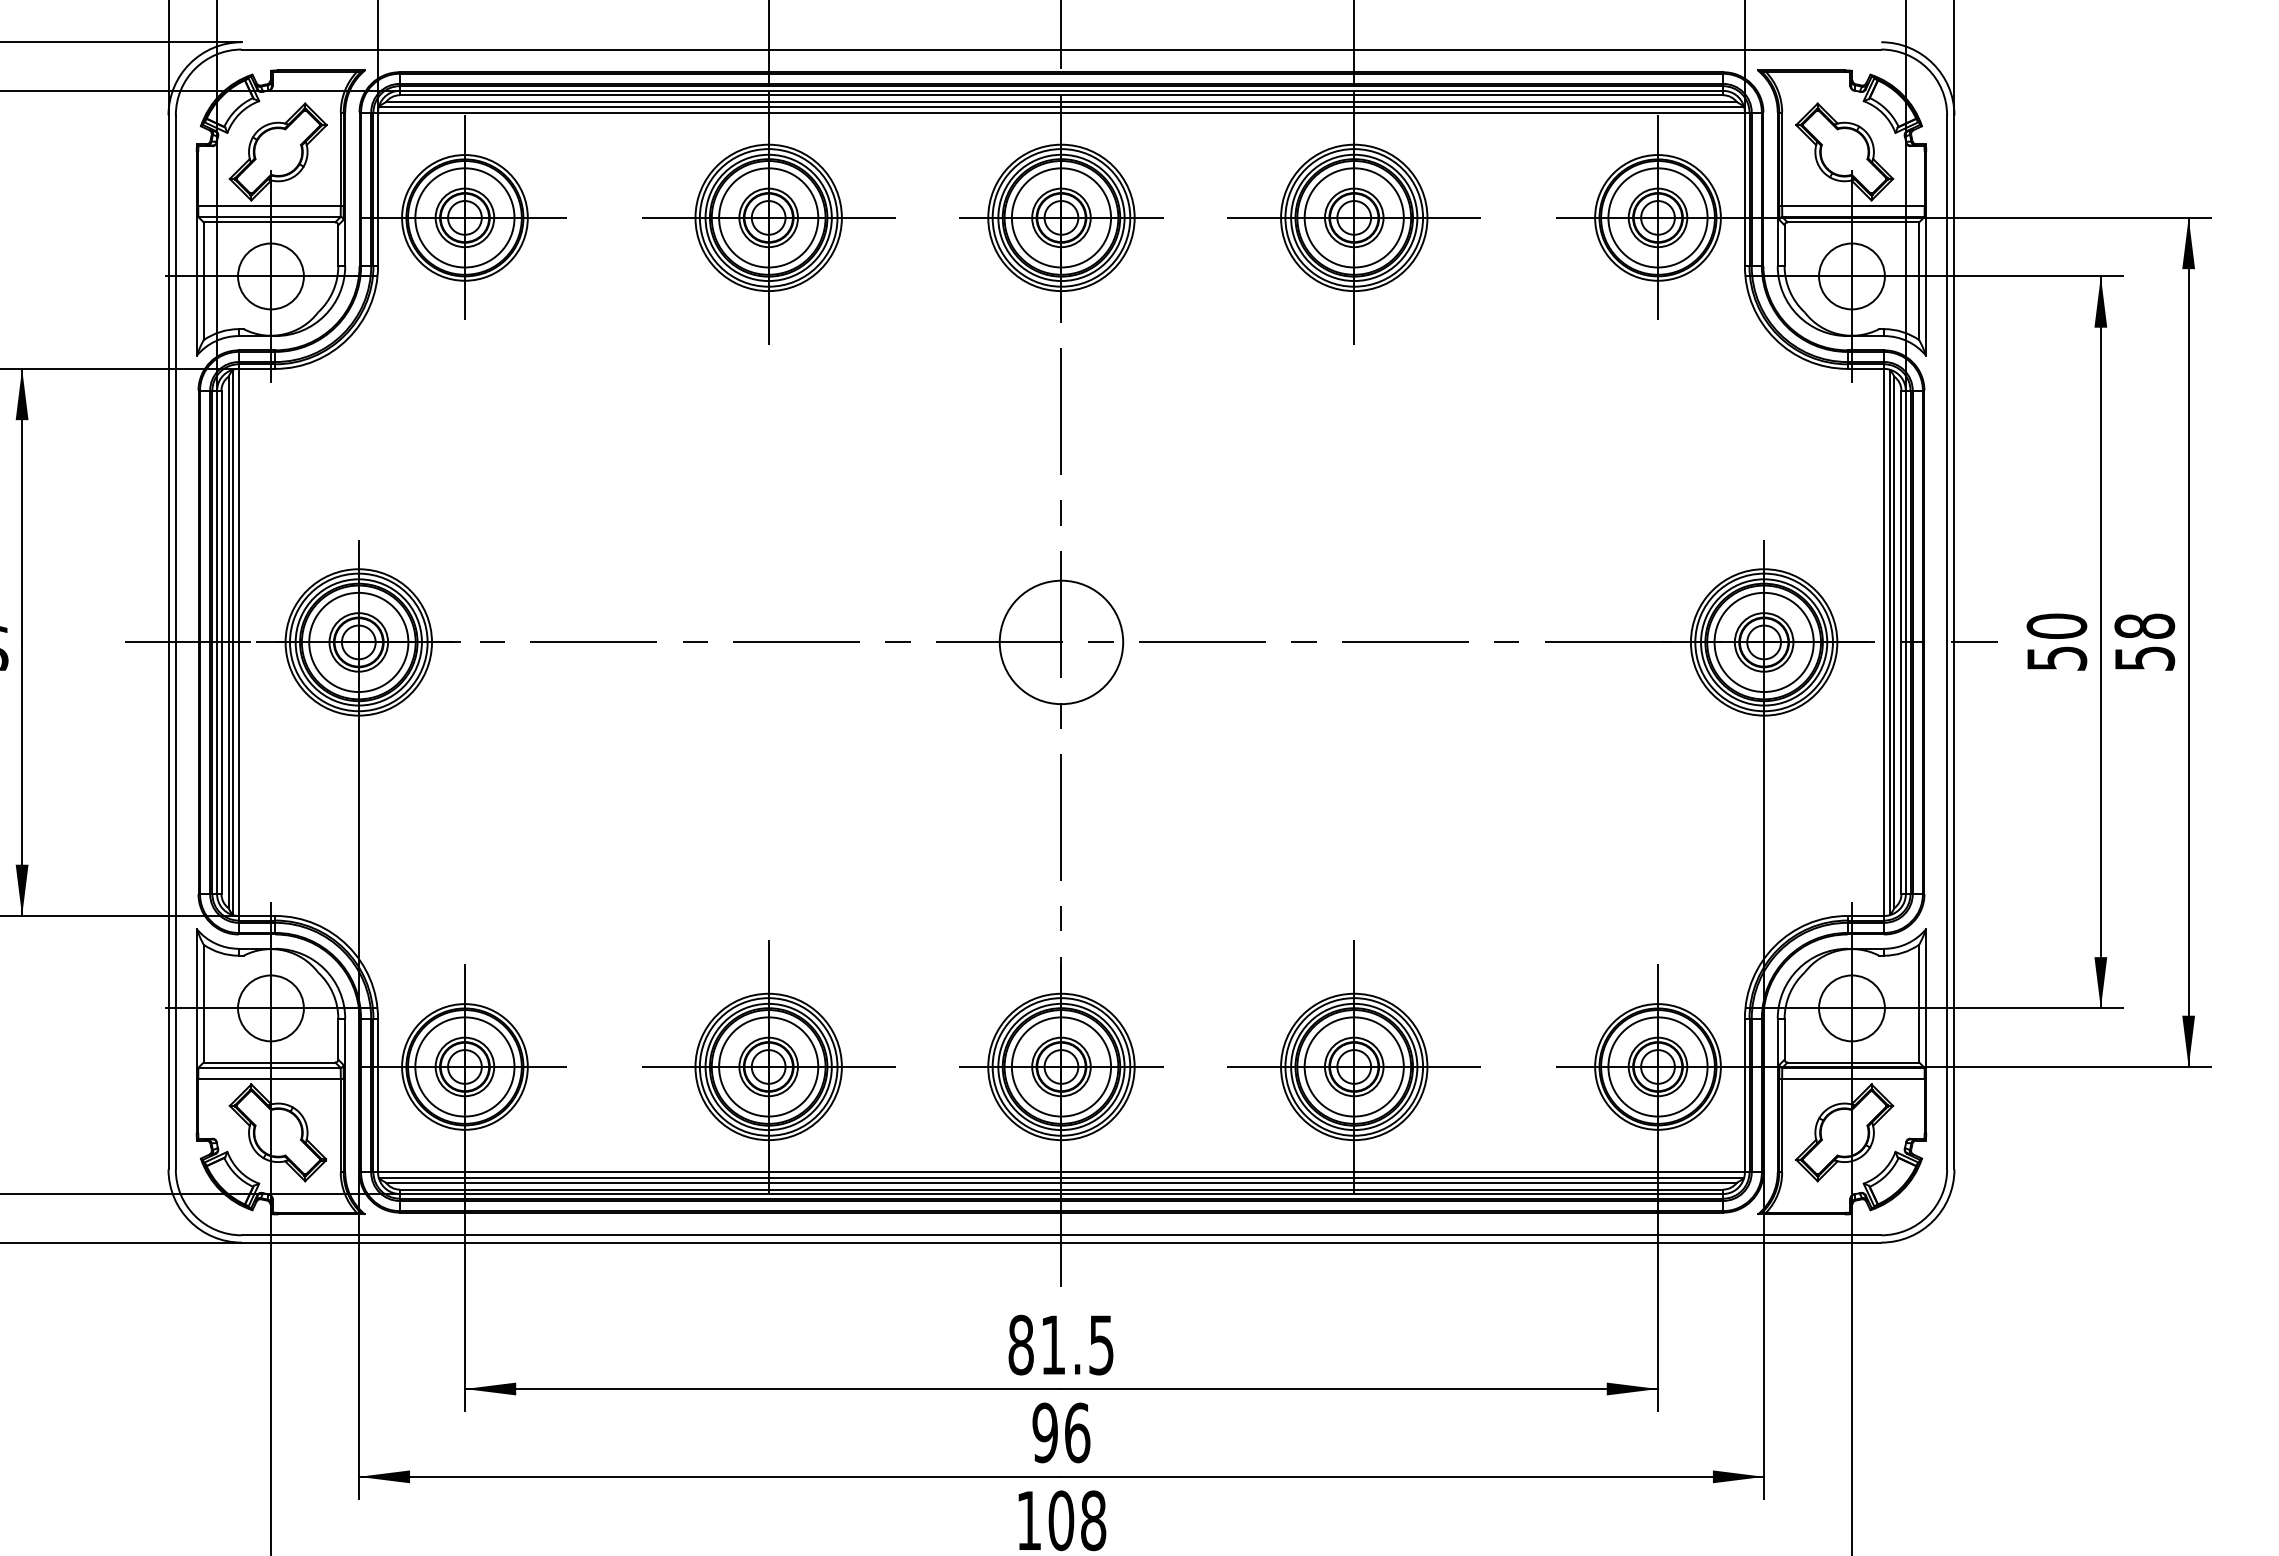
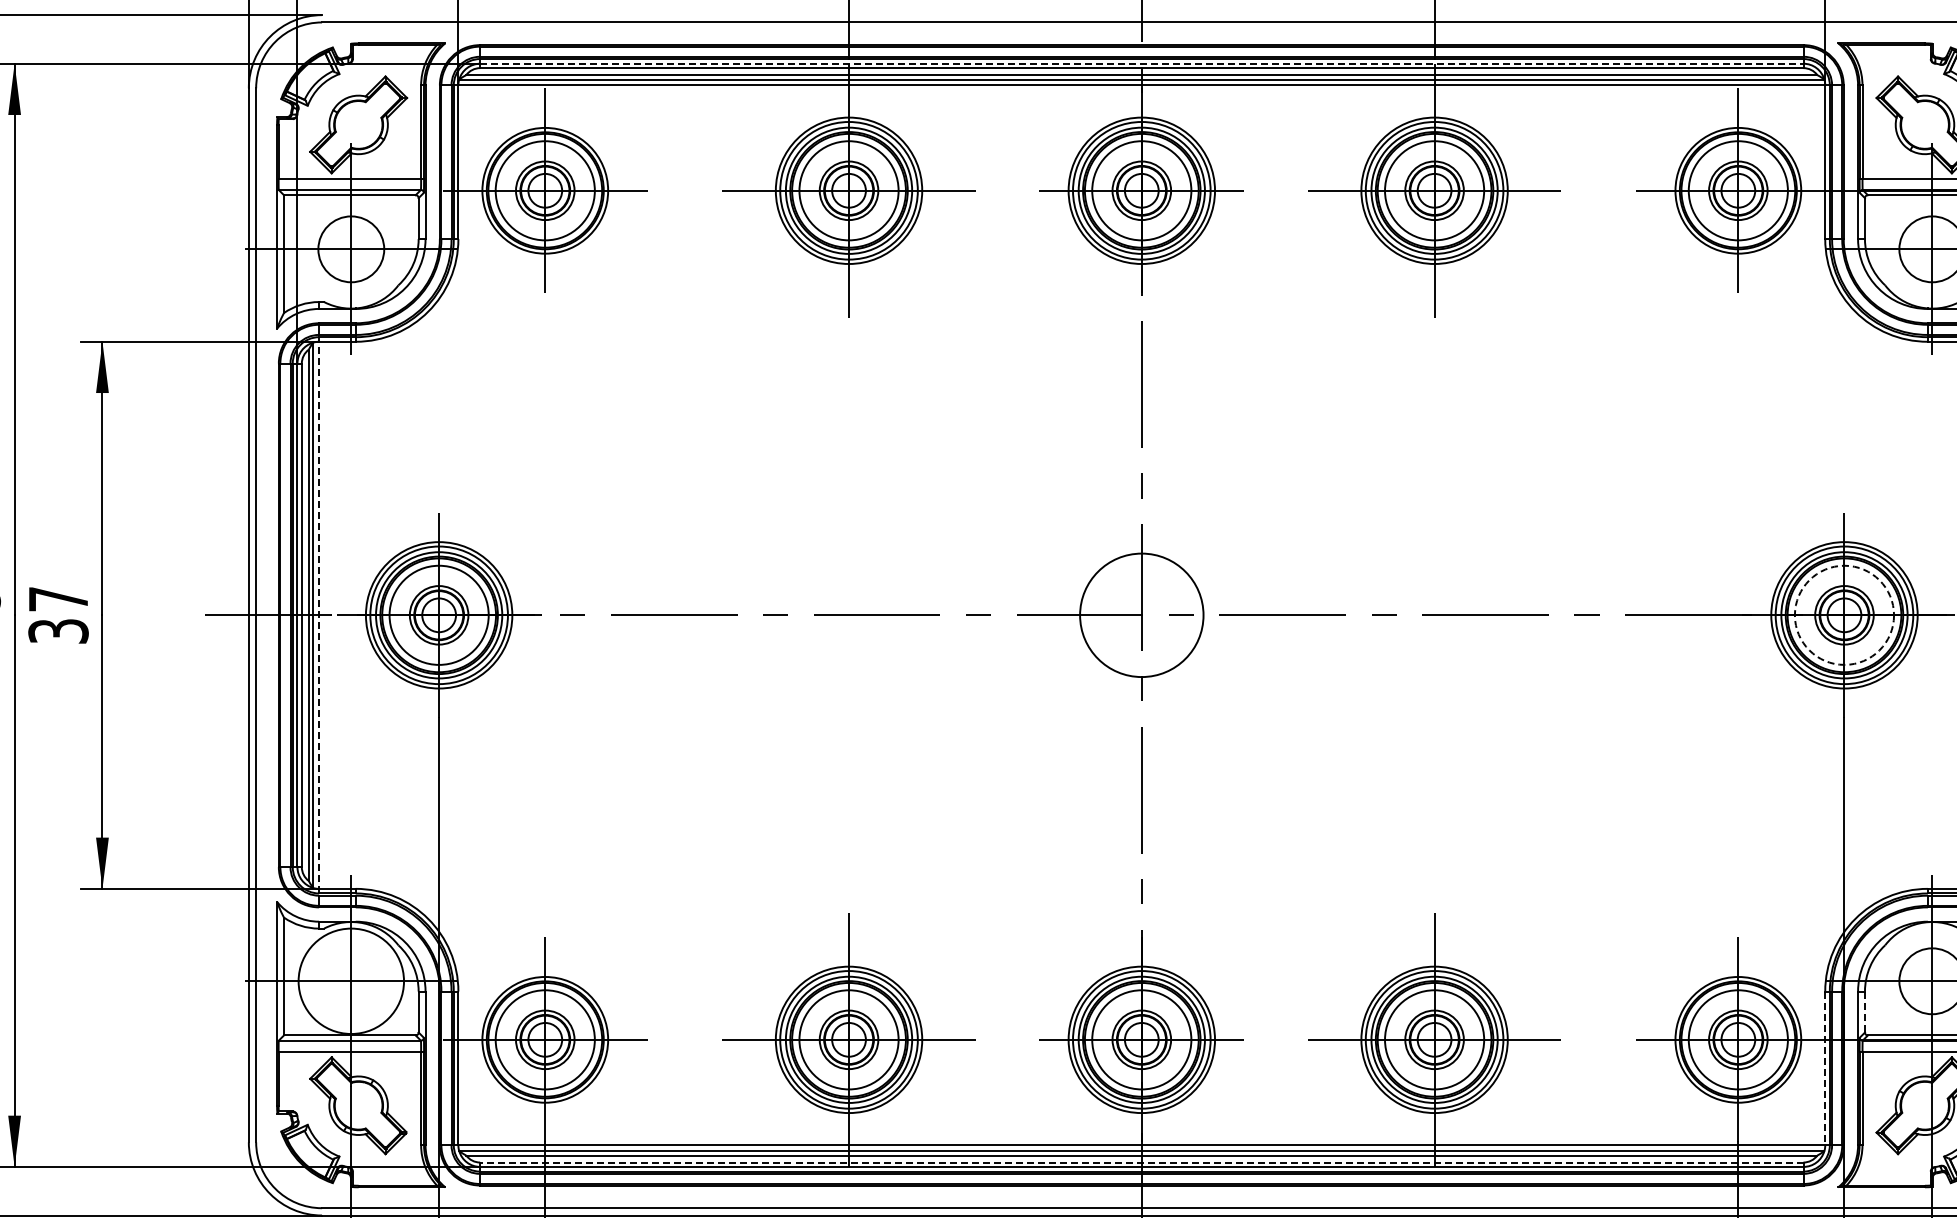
line: (1061, 90) -> (1141, 63), solid -> dashed
line: (238, 641) -> (318, 614), solid -> dashed
circle: (1763, 642) -> (1843, 615), solid -> dashed
circle: (270, 1008) -> (350, 981), size x1.6
line: (1784, 1039) -> (1864, 1012), solid -> dashed
line: (1744, 1095) -> (1824, 1068), solid -> dashed
line: (1061, 1189) -> (1141, 1162), solid -> dashed

